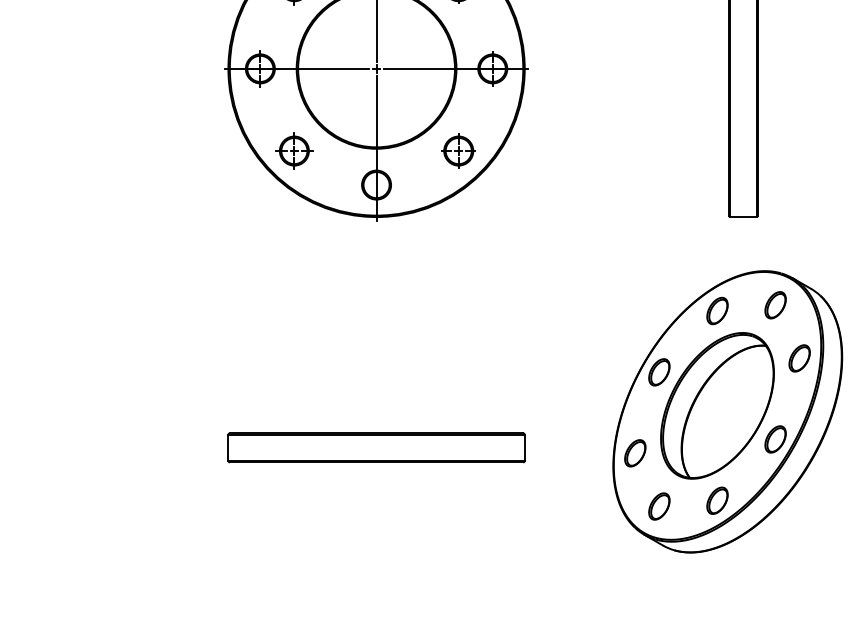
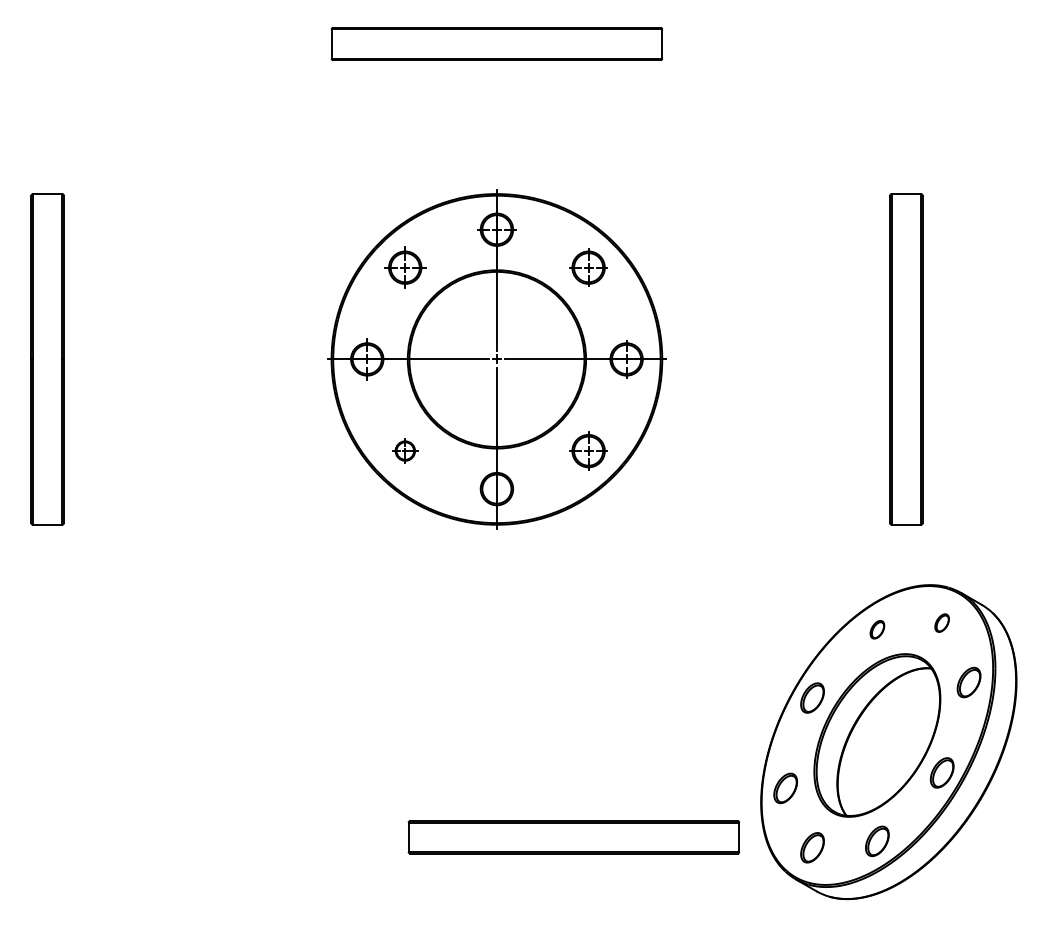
part: (294, 150) -> (405, 450), size x0.6
part: (774, 304) -> (941, 622), size x0.6
part: (717, 310) -> (877, 629), size x0.6
part: (376, 448) -> (573, 837), moved

